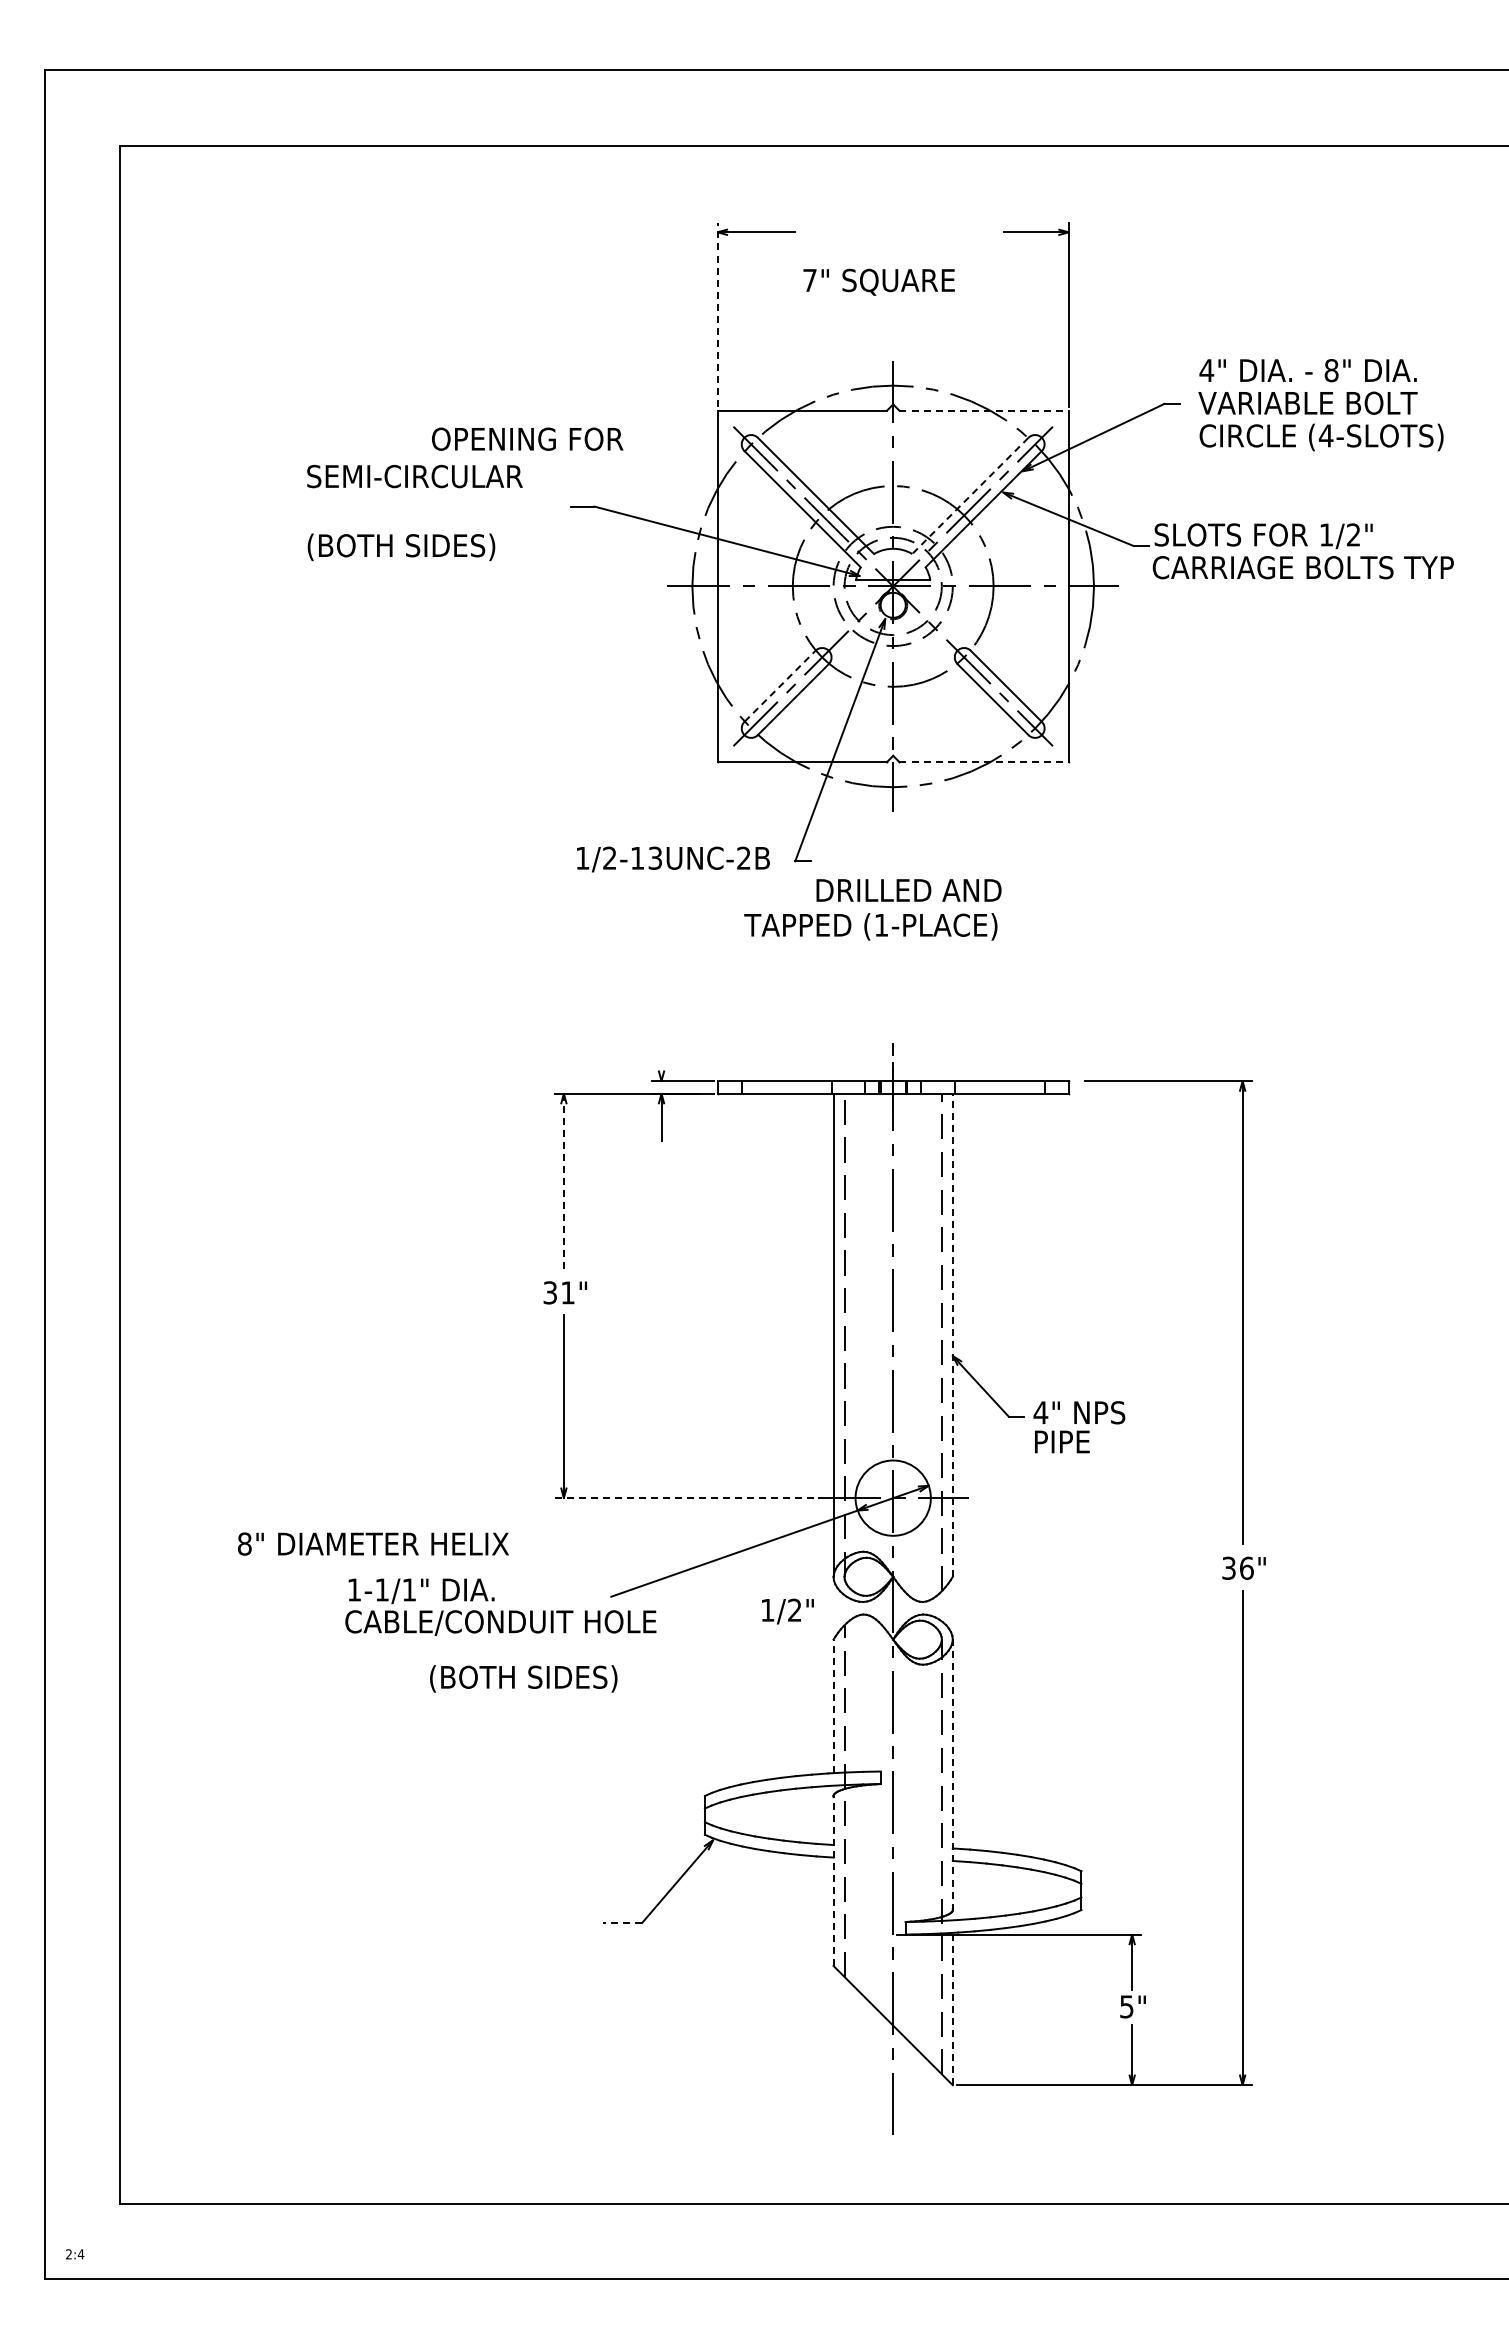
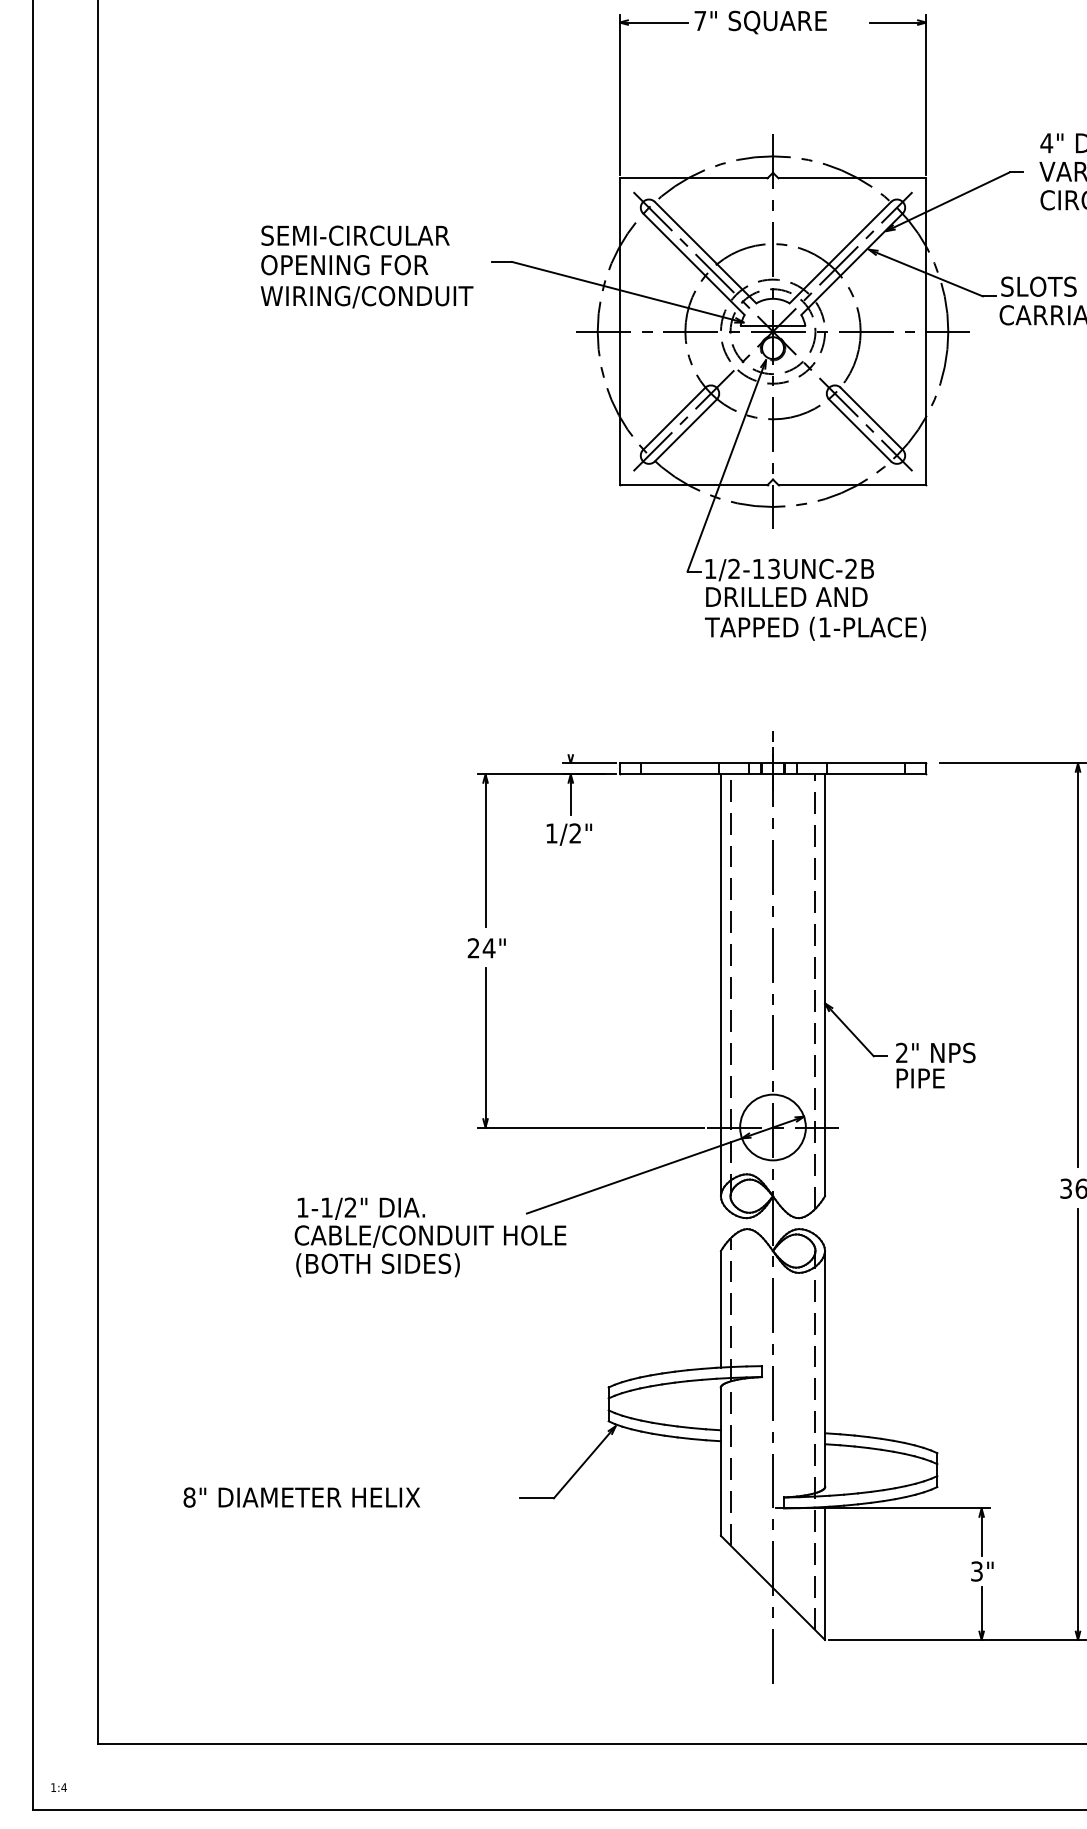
text: (878, 281) -> (760, 21), moved
line: (717, 315) -> (619, 95), dashed -> solid
line: (984, 410) -> (852, 178), dashed -> solid
text: (527, 438) -> (344, 264), moved
line: (969, 496) -> (839, 253), dashed -> solid
text: (427, 547) -> (366, 297), (BOTH SIDES) -> WIRING/CONDUIT
line: (780, 685) -> (674, 418), dashed -> solid
line: (984, 762) -> (852, 485), dashed -> solid
text: (673, 859) -> (789, 570), moved
text: (870, 926) -> (815, 628), moved
line: (563, 1181) -> (485, 851), dashed -> solid
text: (559, 1292) -> (481, 948), 31" -> 24"
line: (952, 1335) -> (824, 985), dashed -> solid
text: (1040, 1412) -> (901, 1052), 4" -> 2"
line: (684, 1498) -> (590, 1127), dashed -> solid
text: (373, 1543) -> (301, 1497), moved
text: (408, 1589) -> (349, 1207), 1-1/1" -> 1-1/2"
text: (787, 1611) -> (569, 834), moved
text: (523, 1678) -> (377, 1264), moved
line: (833, 1706) -> (720, 1309), dashed -> solid
line: (952, 1774) -> (824, 1368), dashed -> solid
line: (833, 1880) -> (720, 1461), dashed -> solid
line: (622, 1922) -> (536, 1497), dashed -> solid
text: (1126, 2006) -> (976, 1571), 5" -> 3"
line: (952, 2008) -> (824, 1572), dashed -> solid
text: (68, 2254) -> (53, 1787), 2:4 -> 1:4

